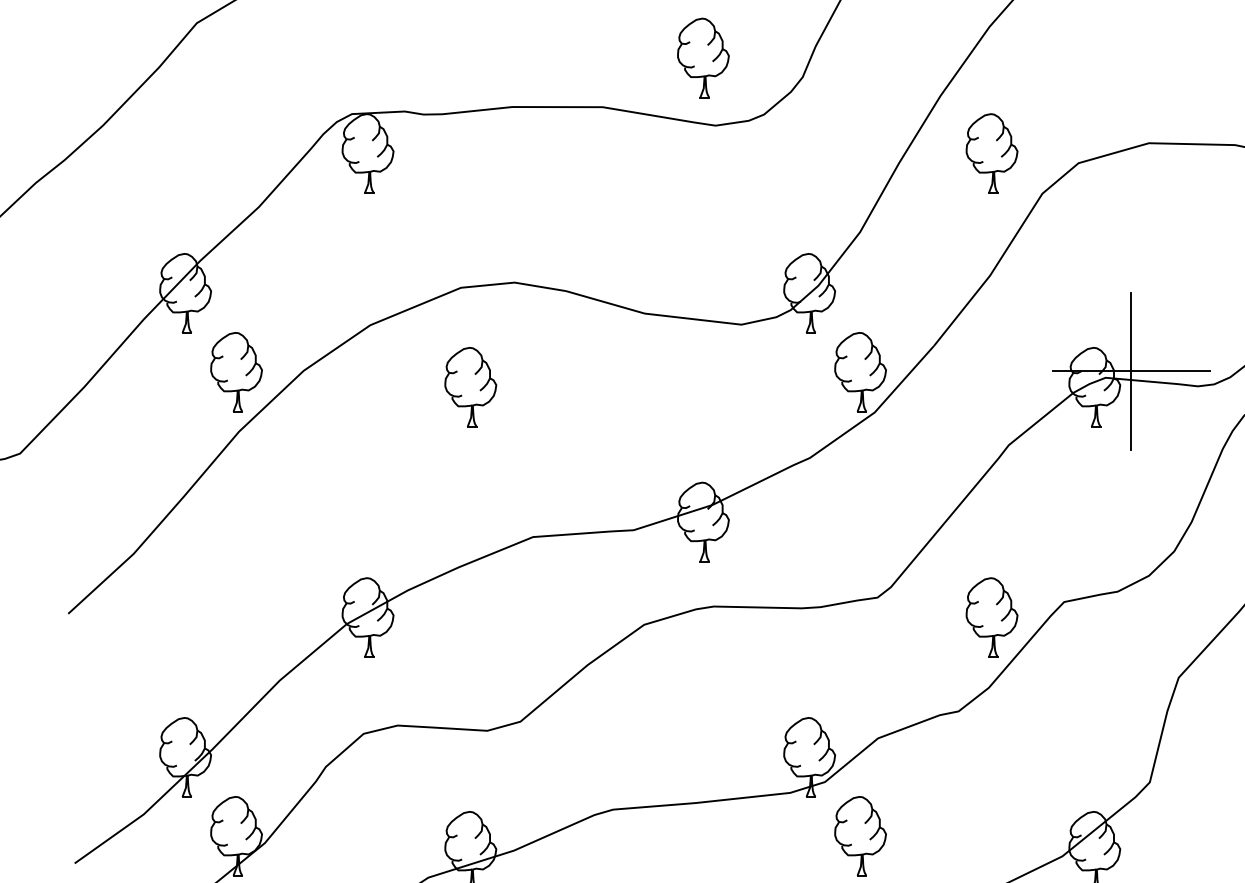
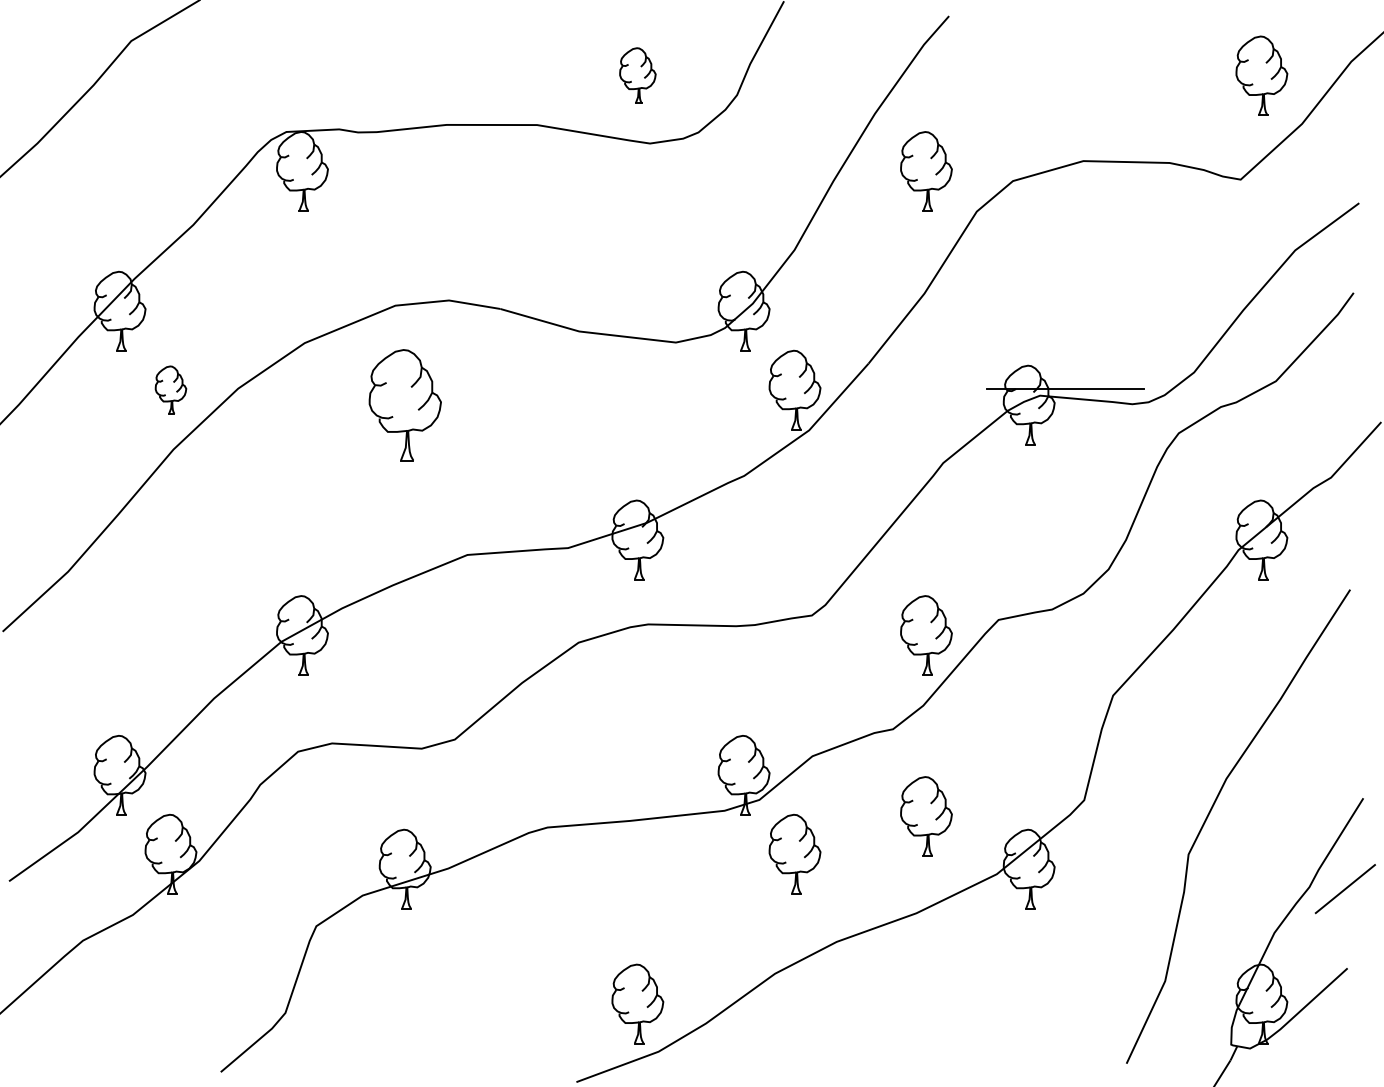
part: (703, 57) -> (637, 75), size x0.7
line: (1131, 370) -> (1065, 388), removed
part: (236, 371) -> (170, 389), size x0.6
part: (470, 386) -> (404, 404), size x1.4
part: (992, 798) -> (926, 816), added

